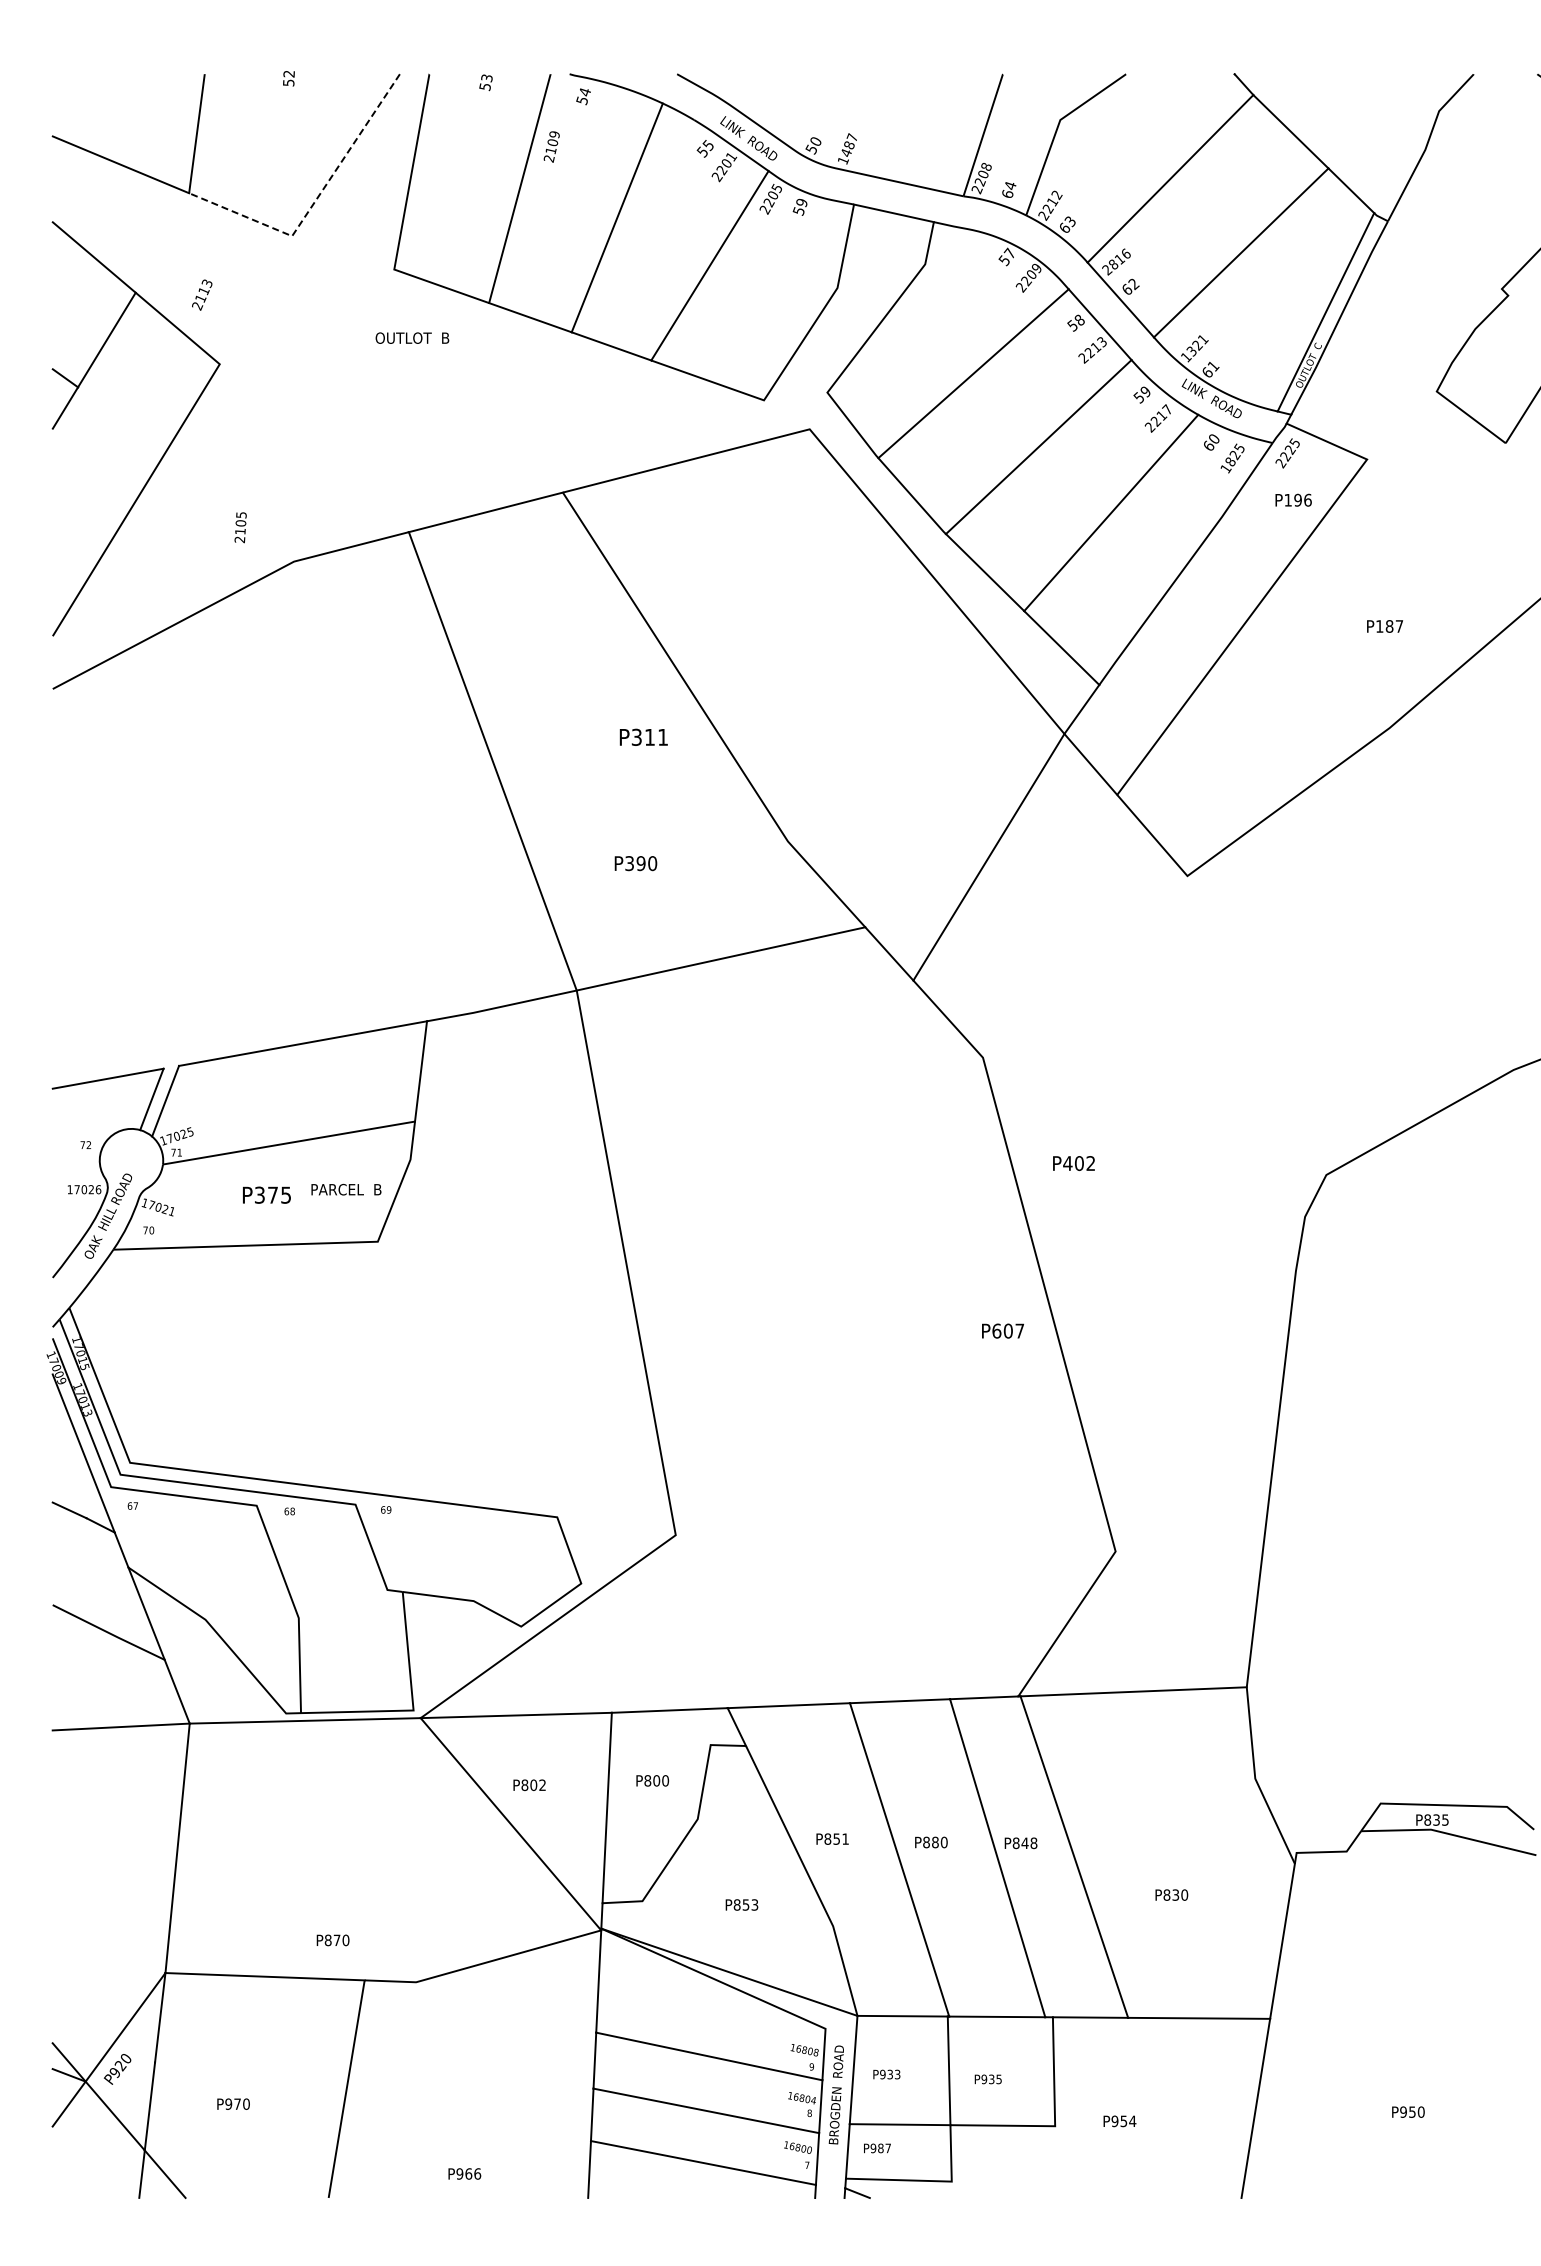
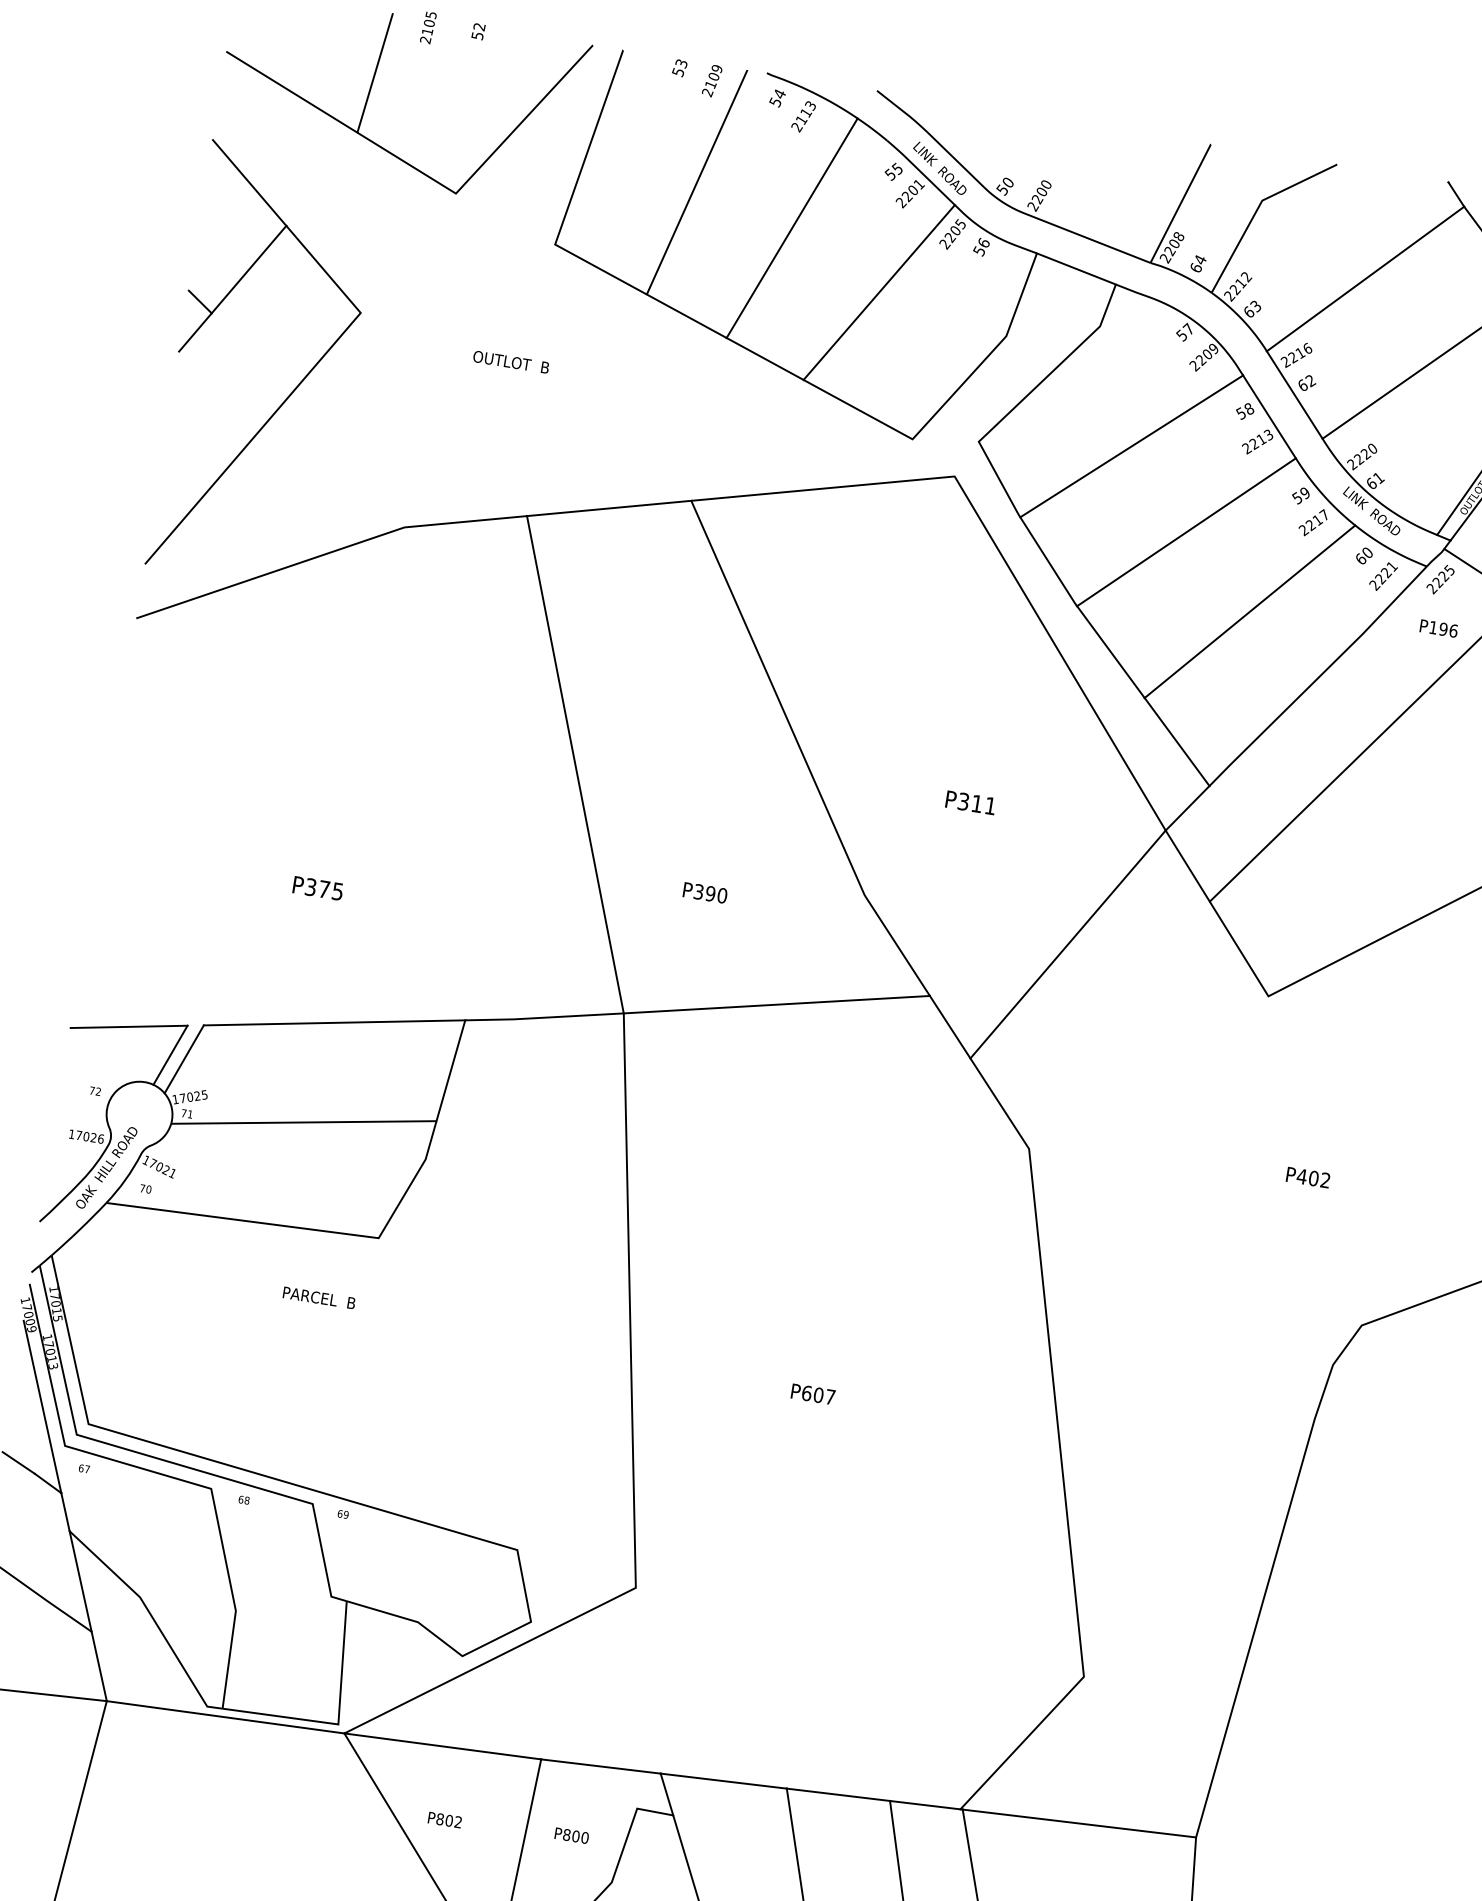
text: (551, 146) -> (711, 80), moved
text: (847, 149) -> (1039, 195), 1487 -> 2200
line: (315, 201) -> (485, 161), dashed -> solid
text: (801, 202) -> (983, 242), 59 -> 56
text: (1113, 264) -> (1293, 357), 2816 -> 2216
text: (202, 294) -> (804, 116), moved
text: (412, 337) -> (511, 361), moved
text: (1194, 348) -> (1362, 456), 1321 -> 2220
text: (1232, 458) -> (1383, 575), 1825 -> 2221
text: (240, 527) -> (428, 27), moved
text: (643, 736) -> (970, 801), moved
text: (1073, 1163) -> (1307, 1177), moved
text: (346, 1189) -> (319, 1297), moved
text: (266, 1194) -> (317, 887), moved
text: (1002, 1330) -> (812, 1393), moved

